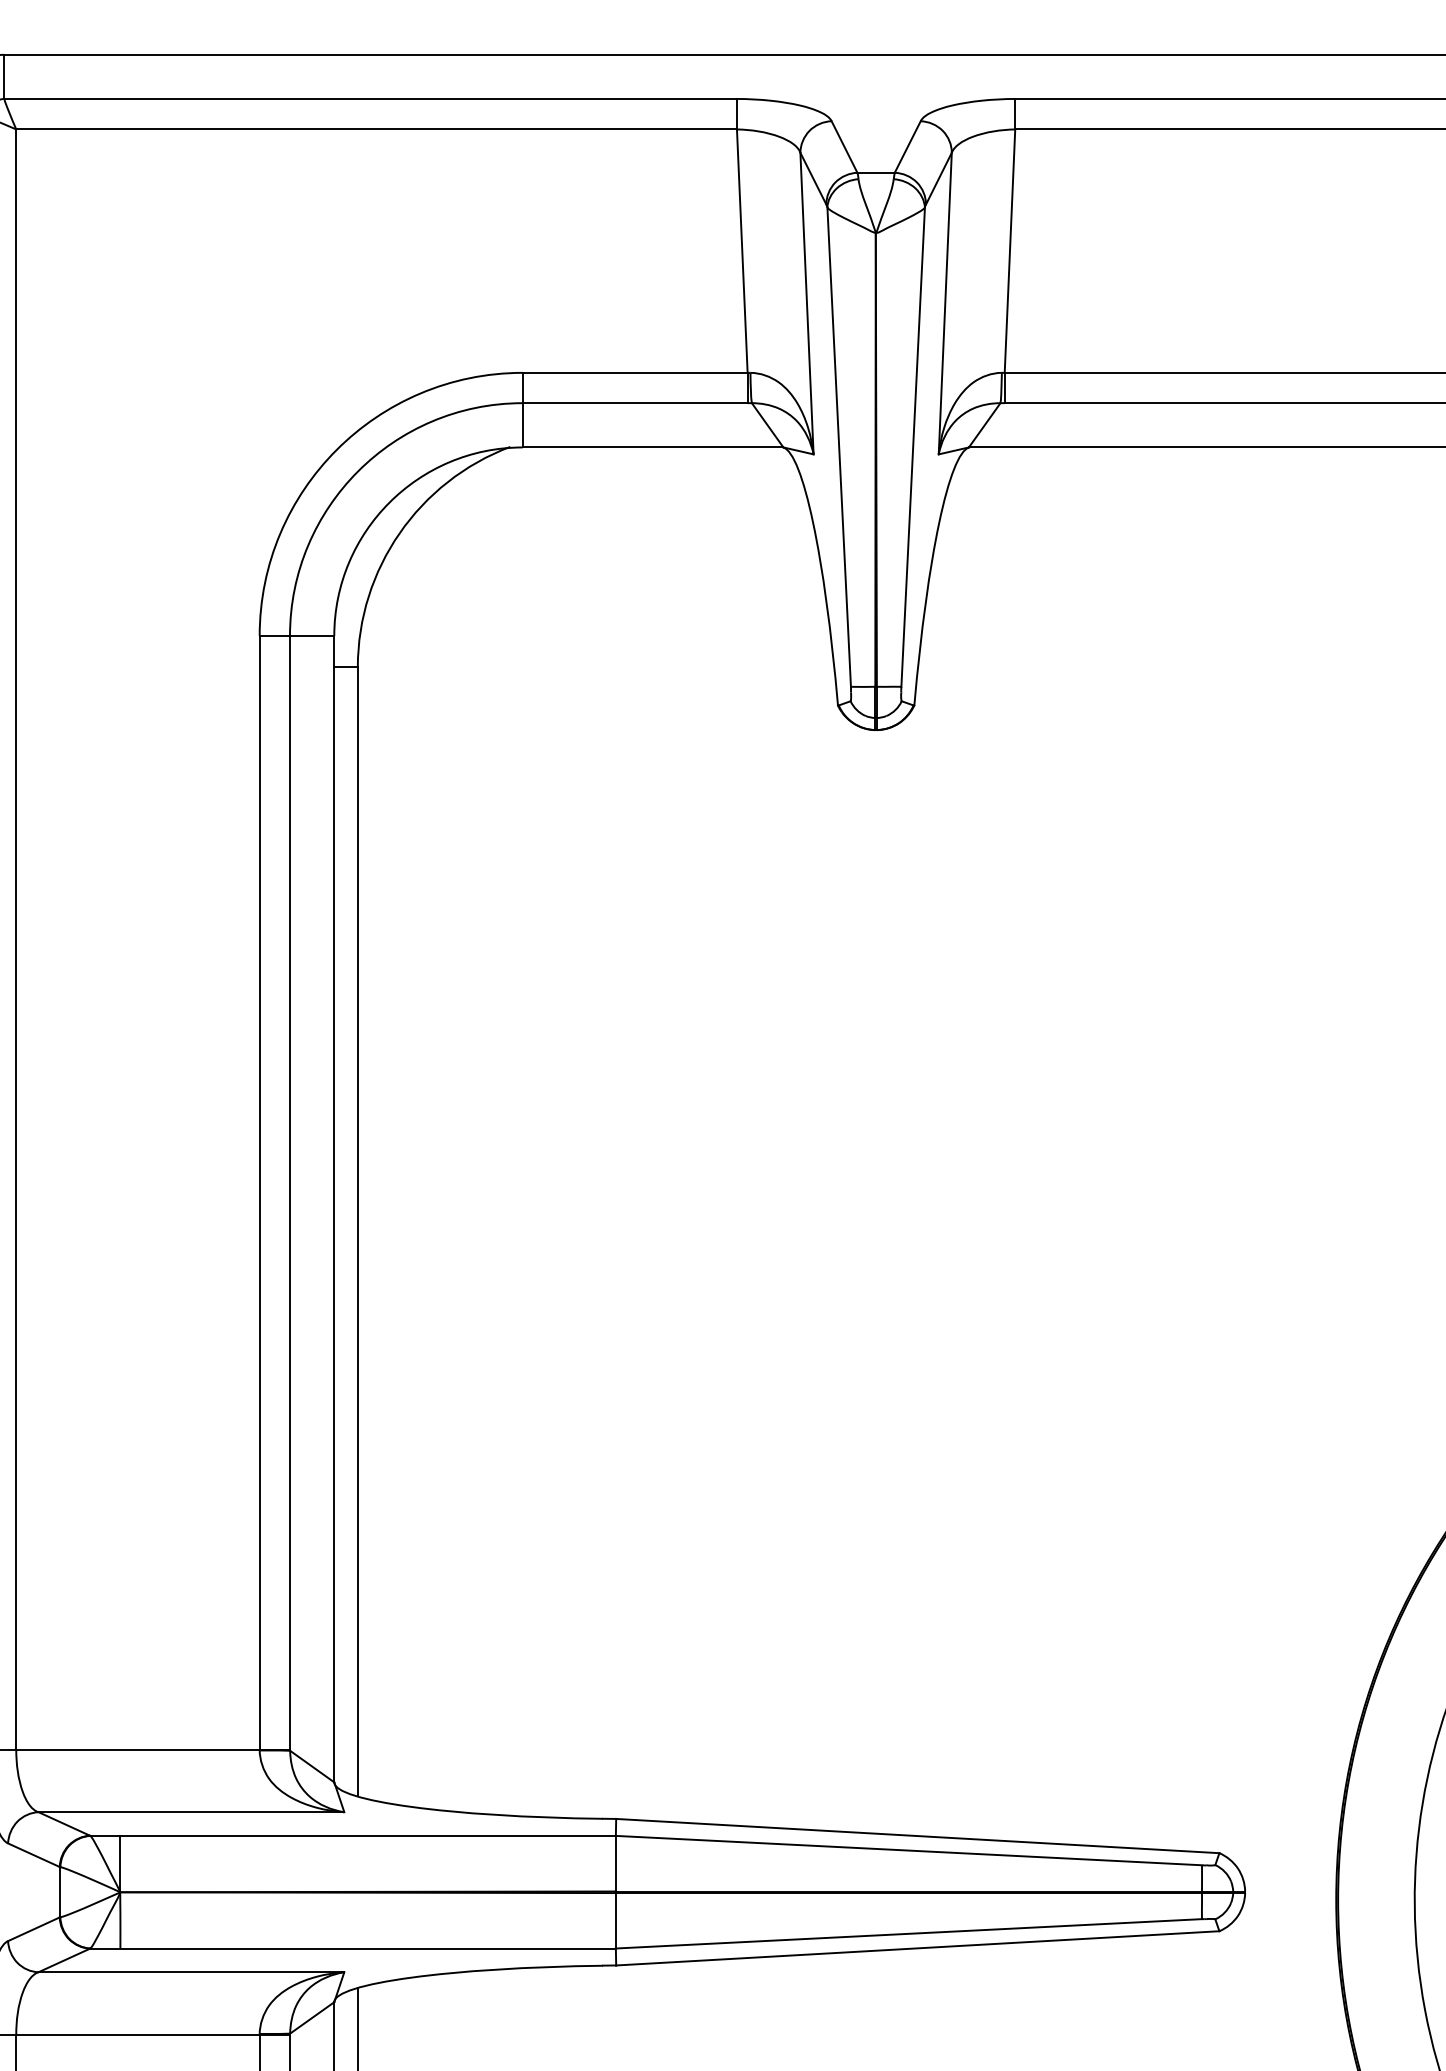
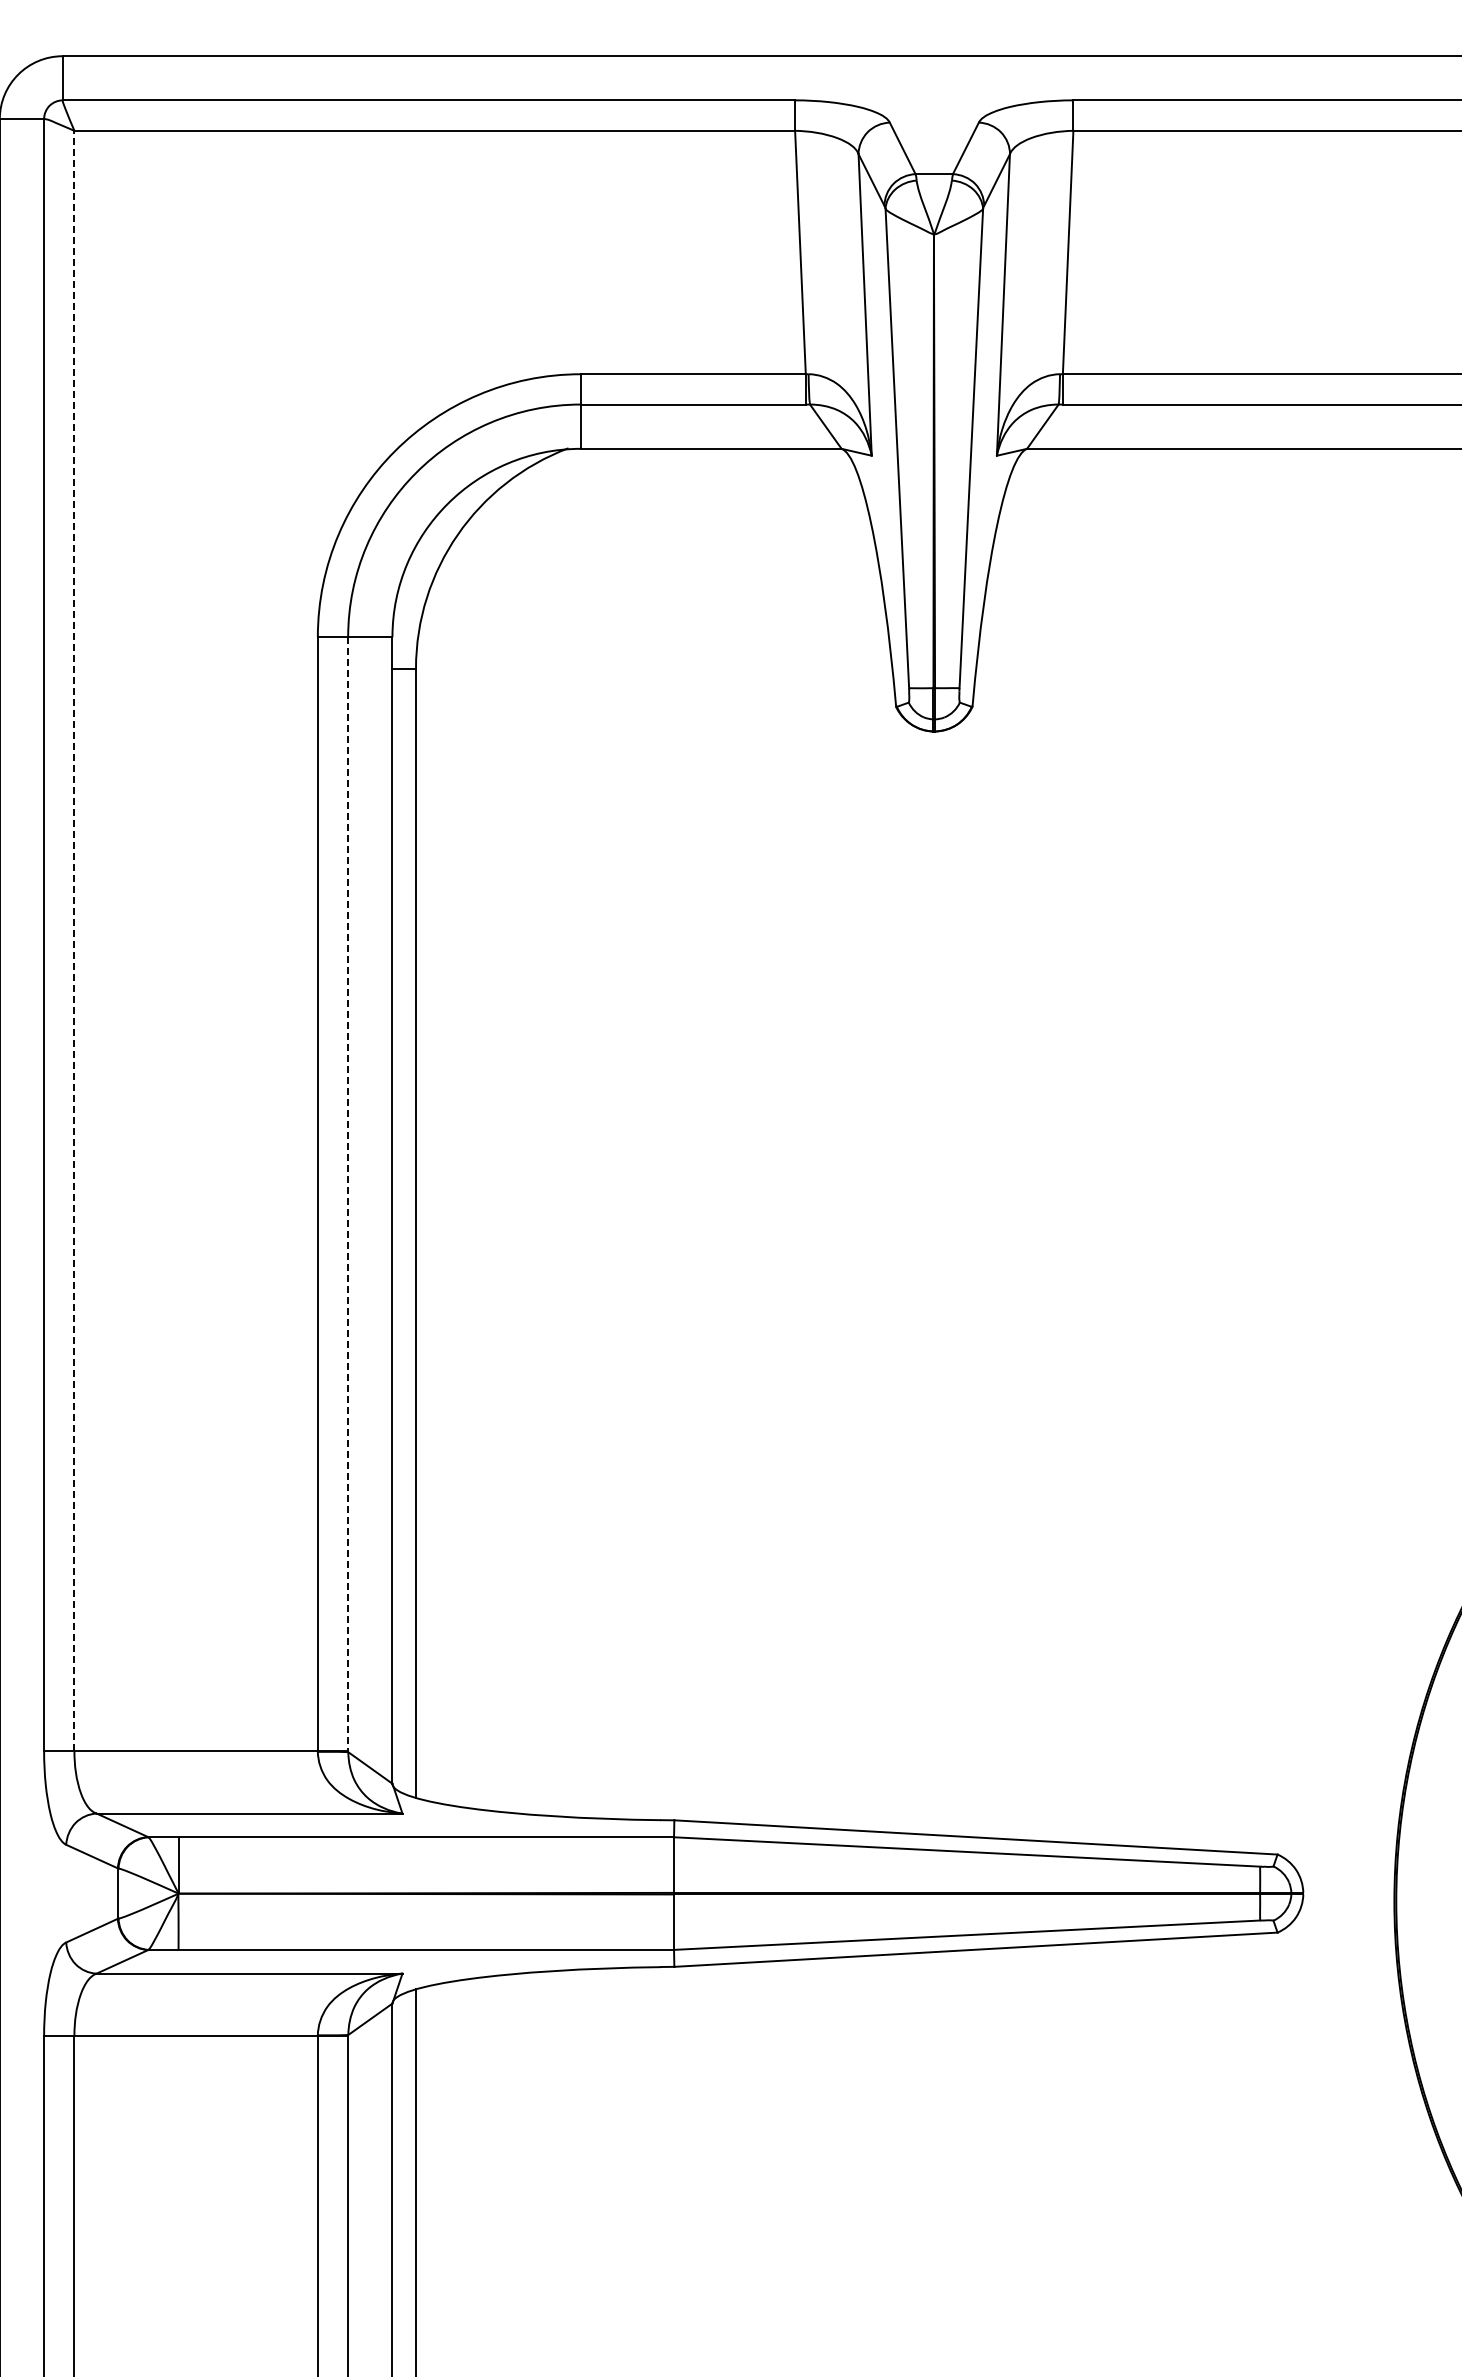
line: (16, 939) -> (74, 940), solid -> dashed
line: (290, 1194) -> (348, 1195), solid -> dashed

